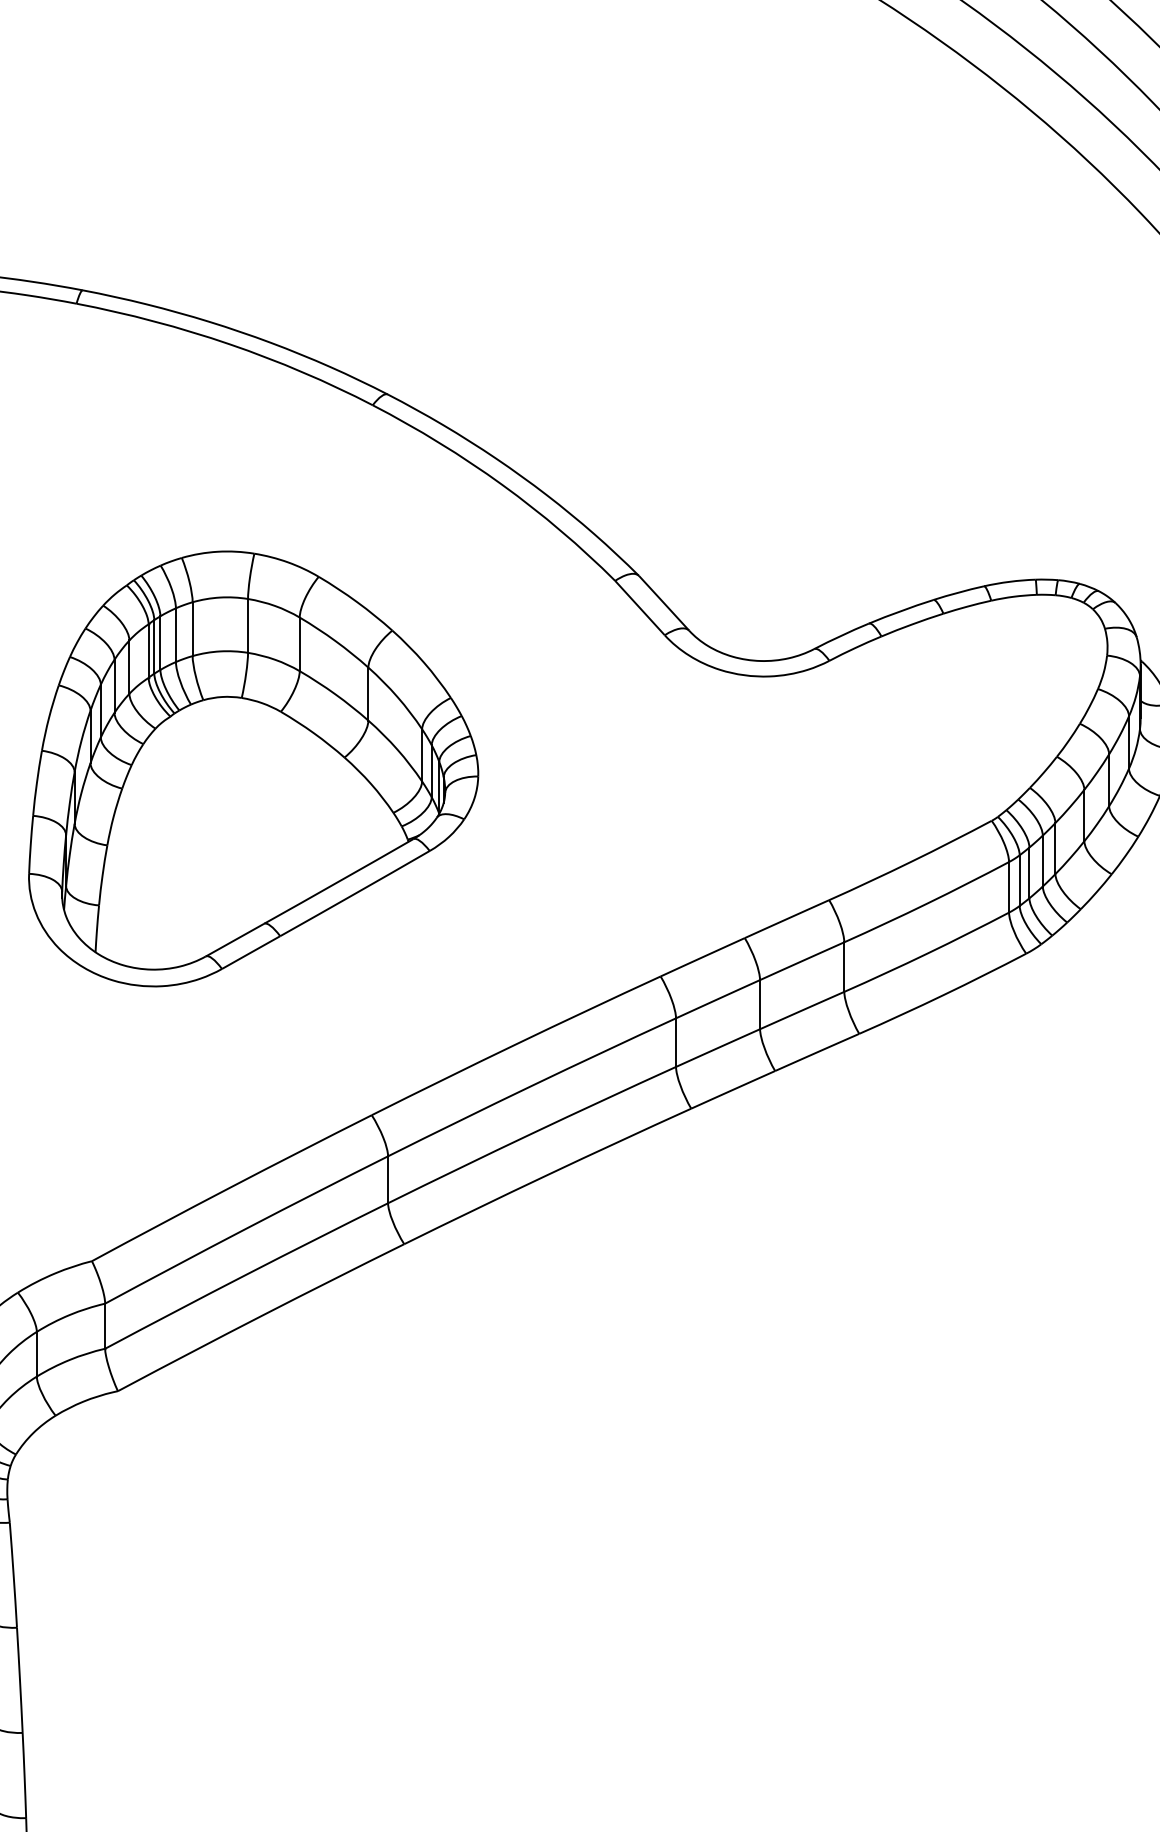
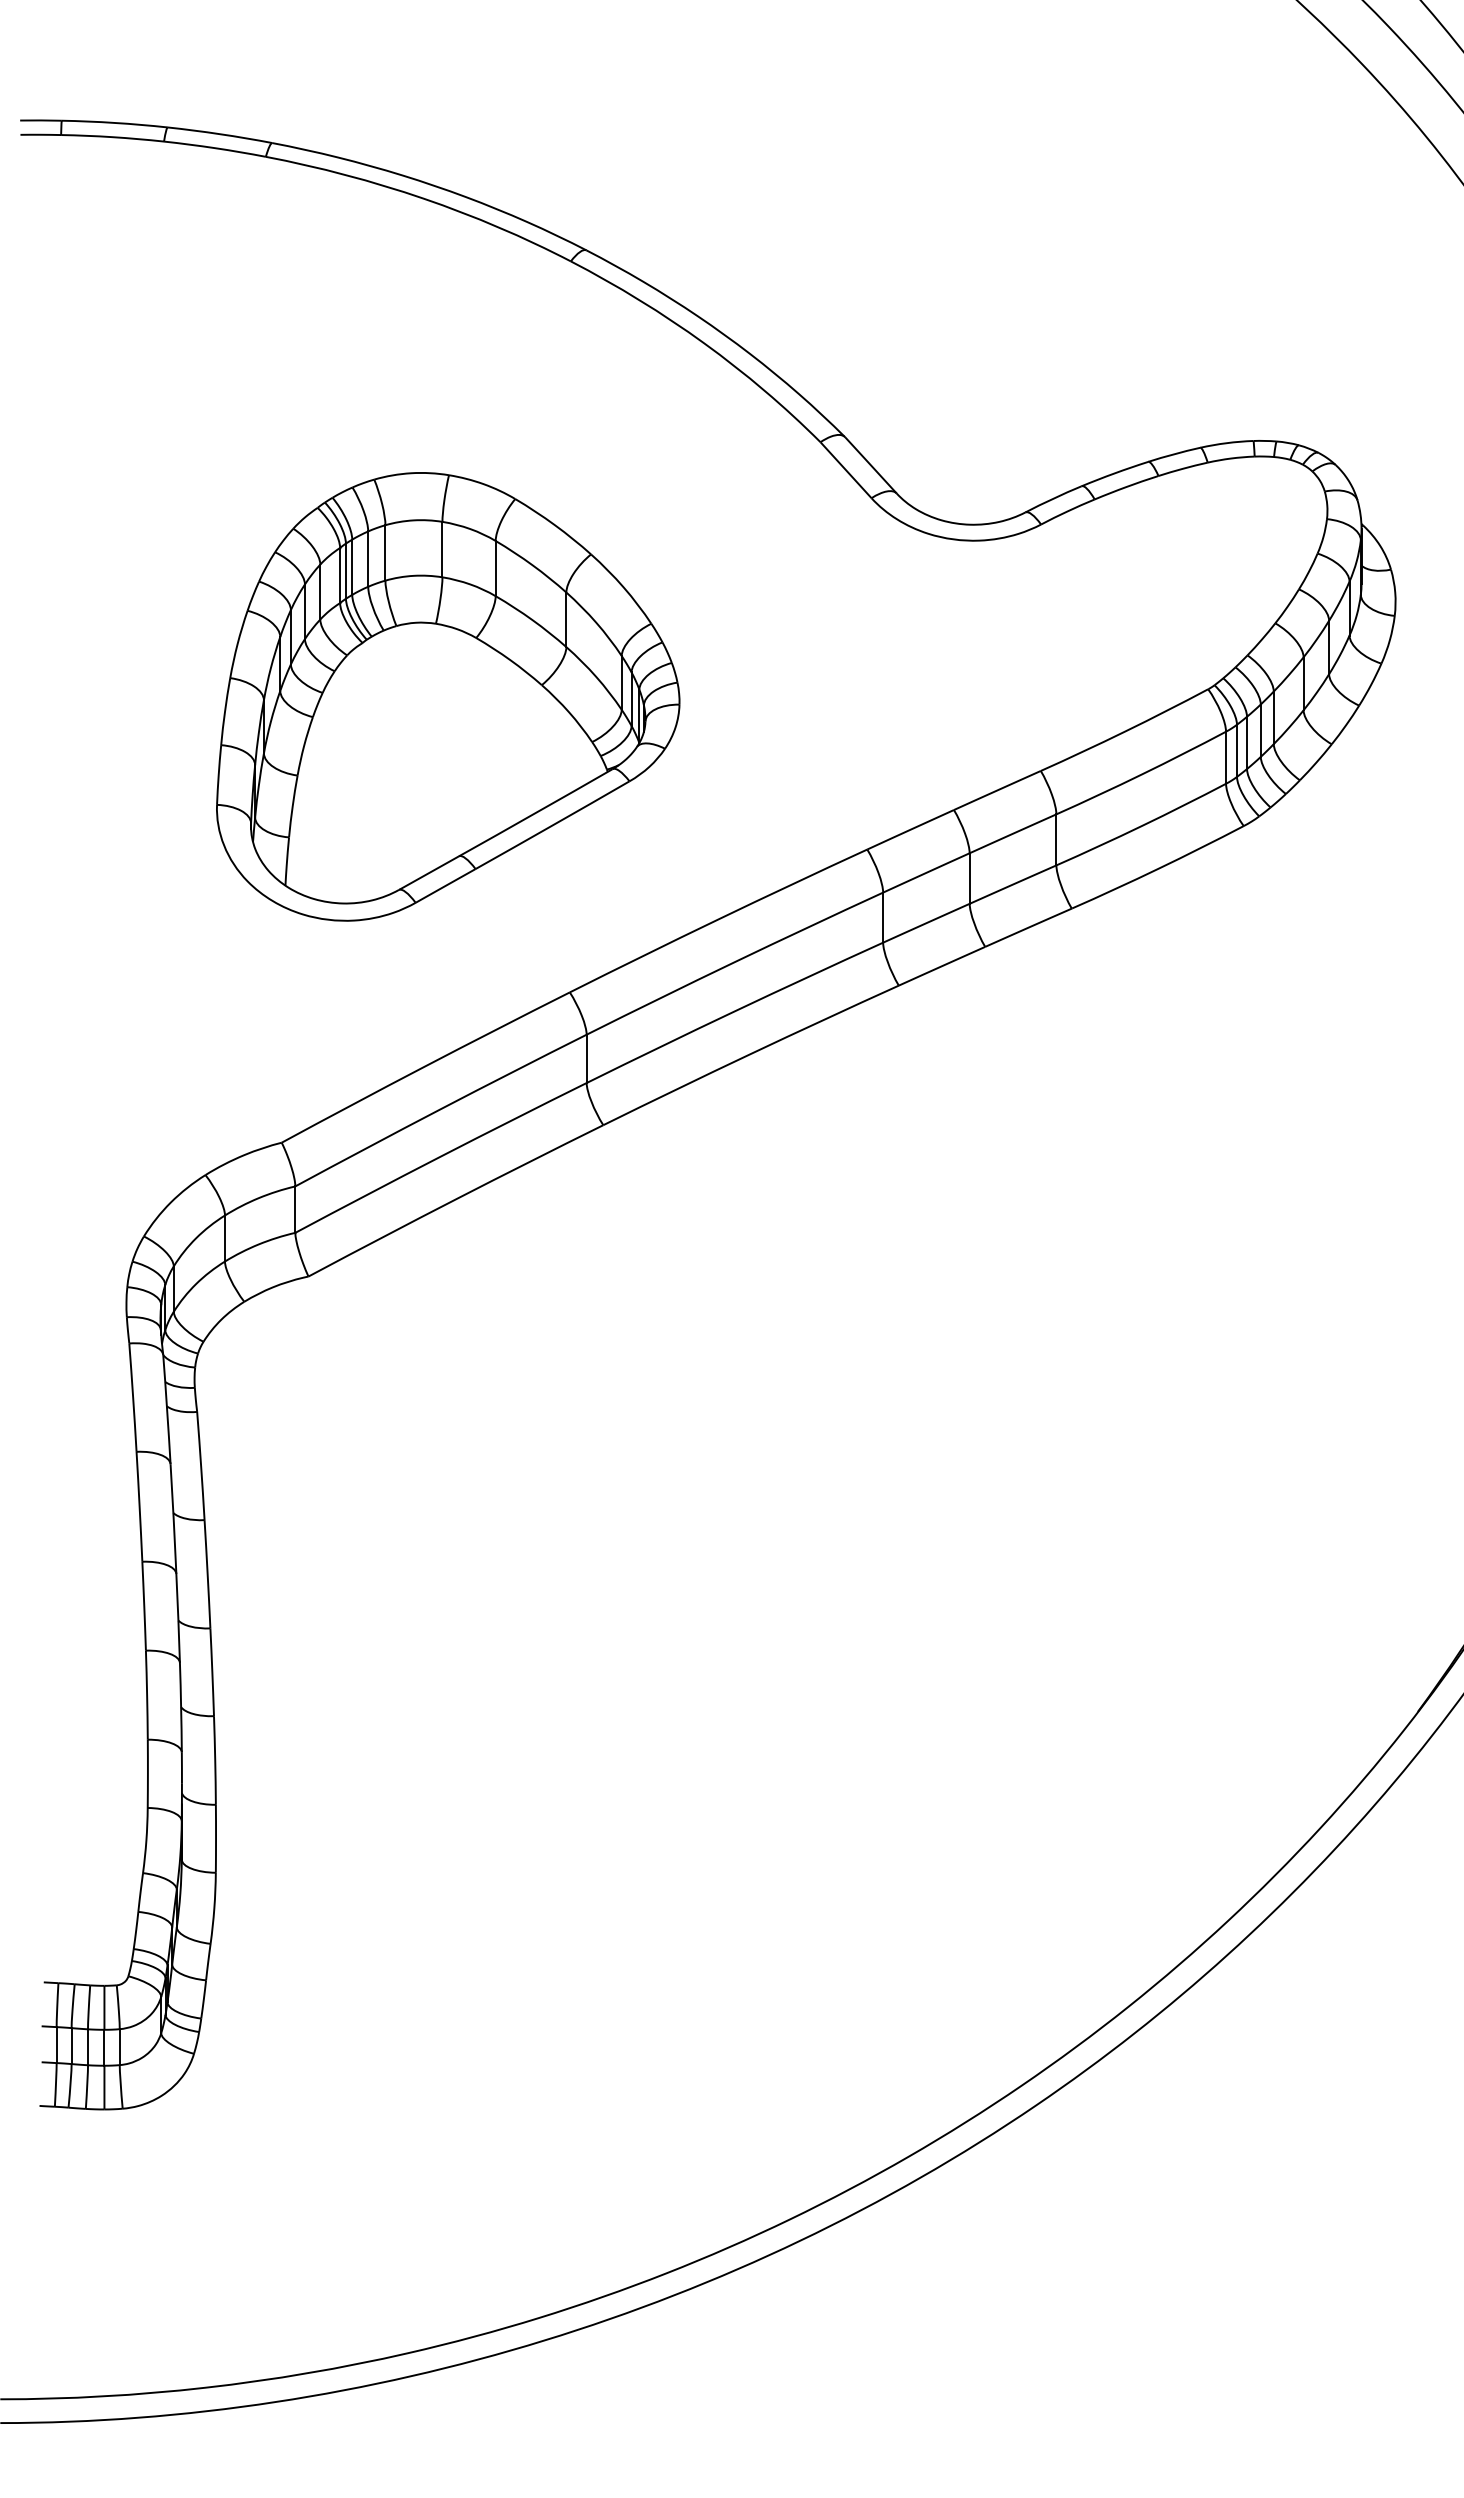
part: (253, 768) -> (448, 696), moved

